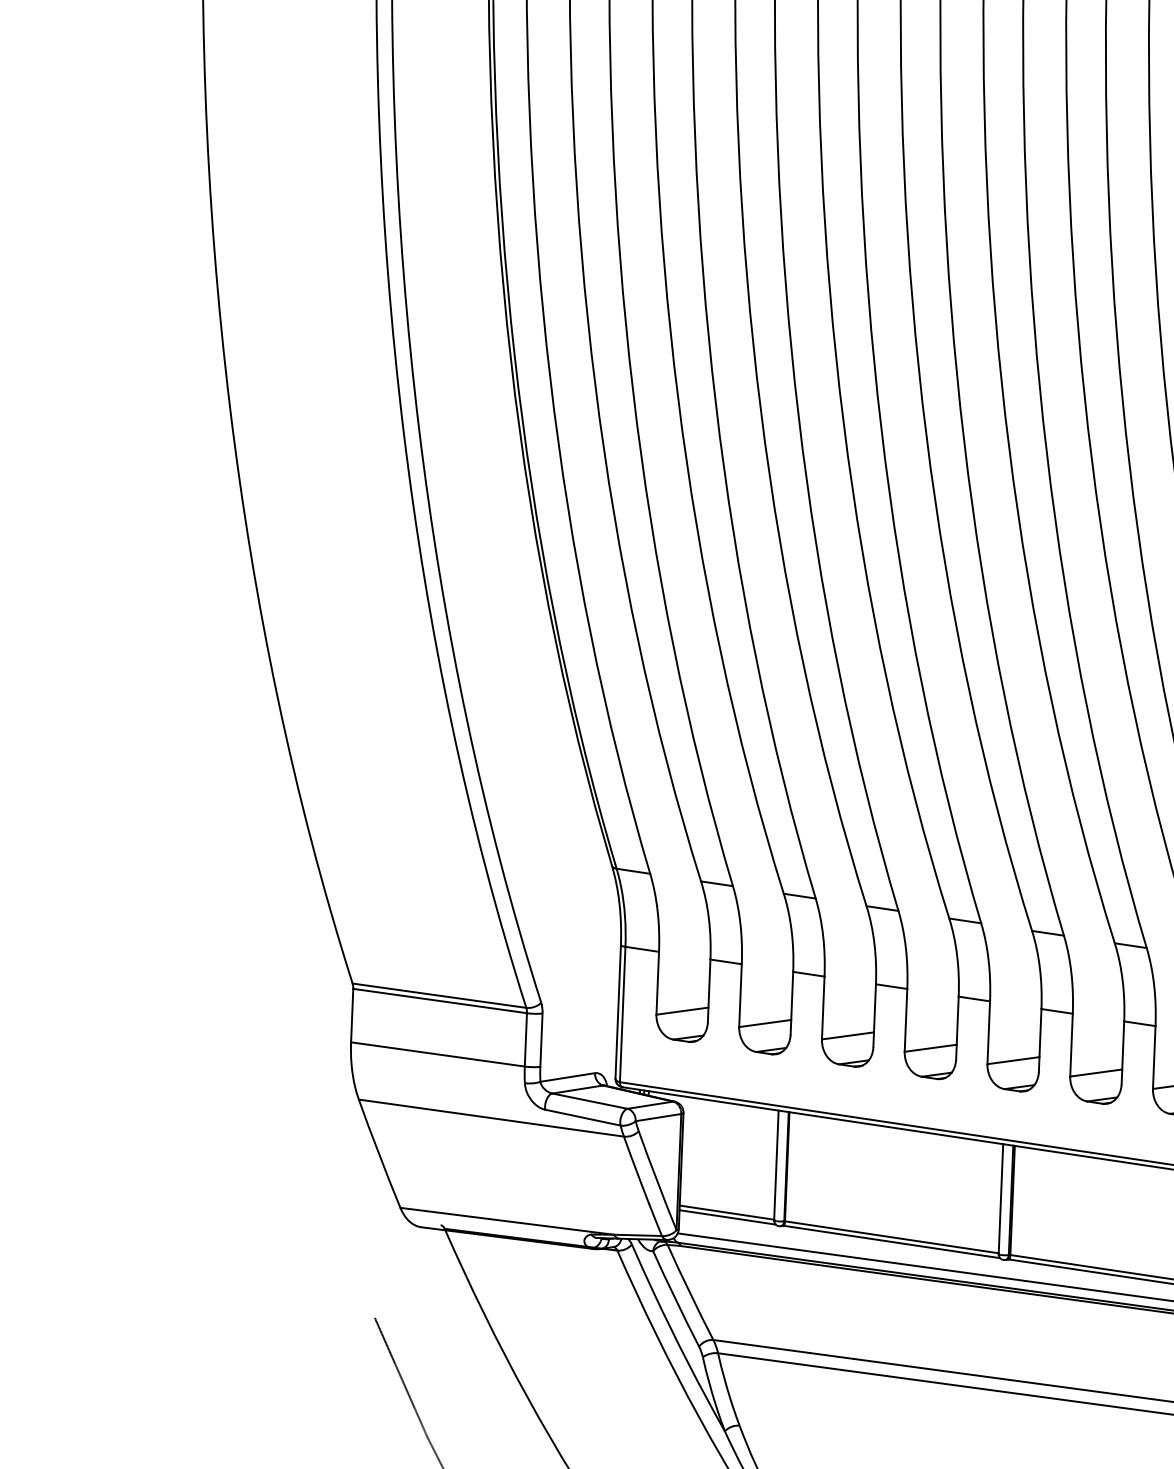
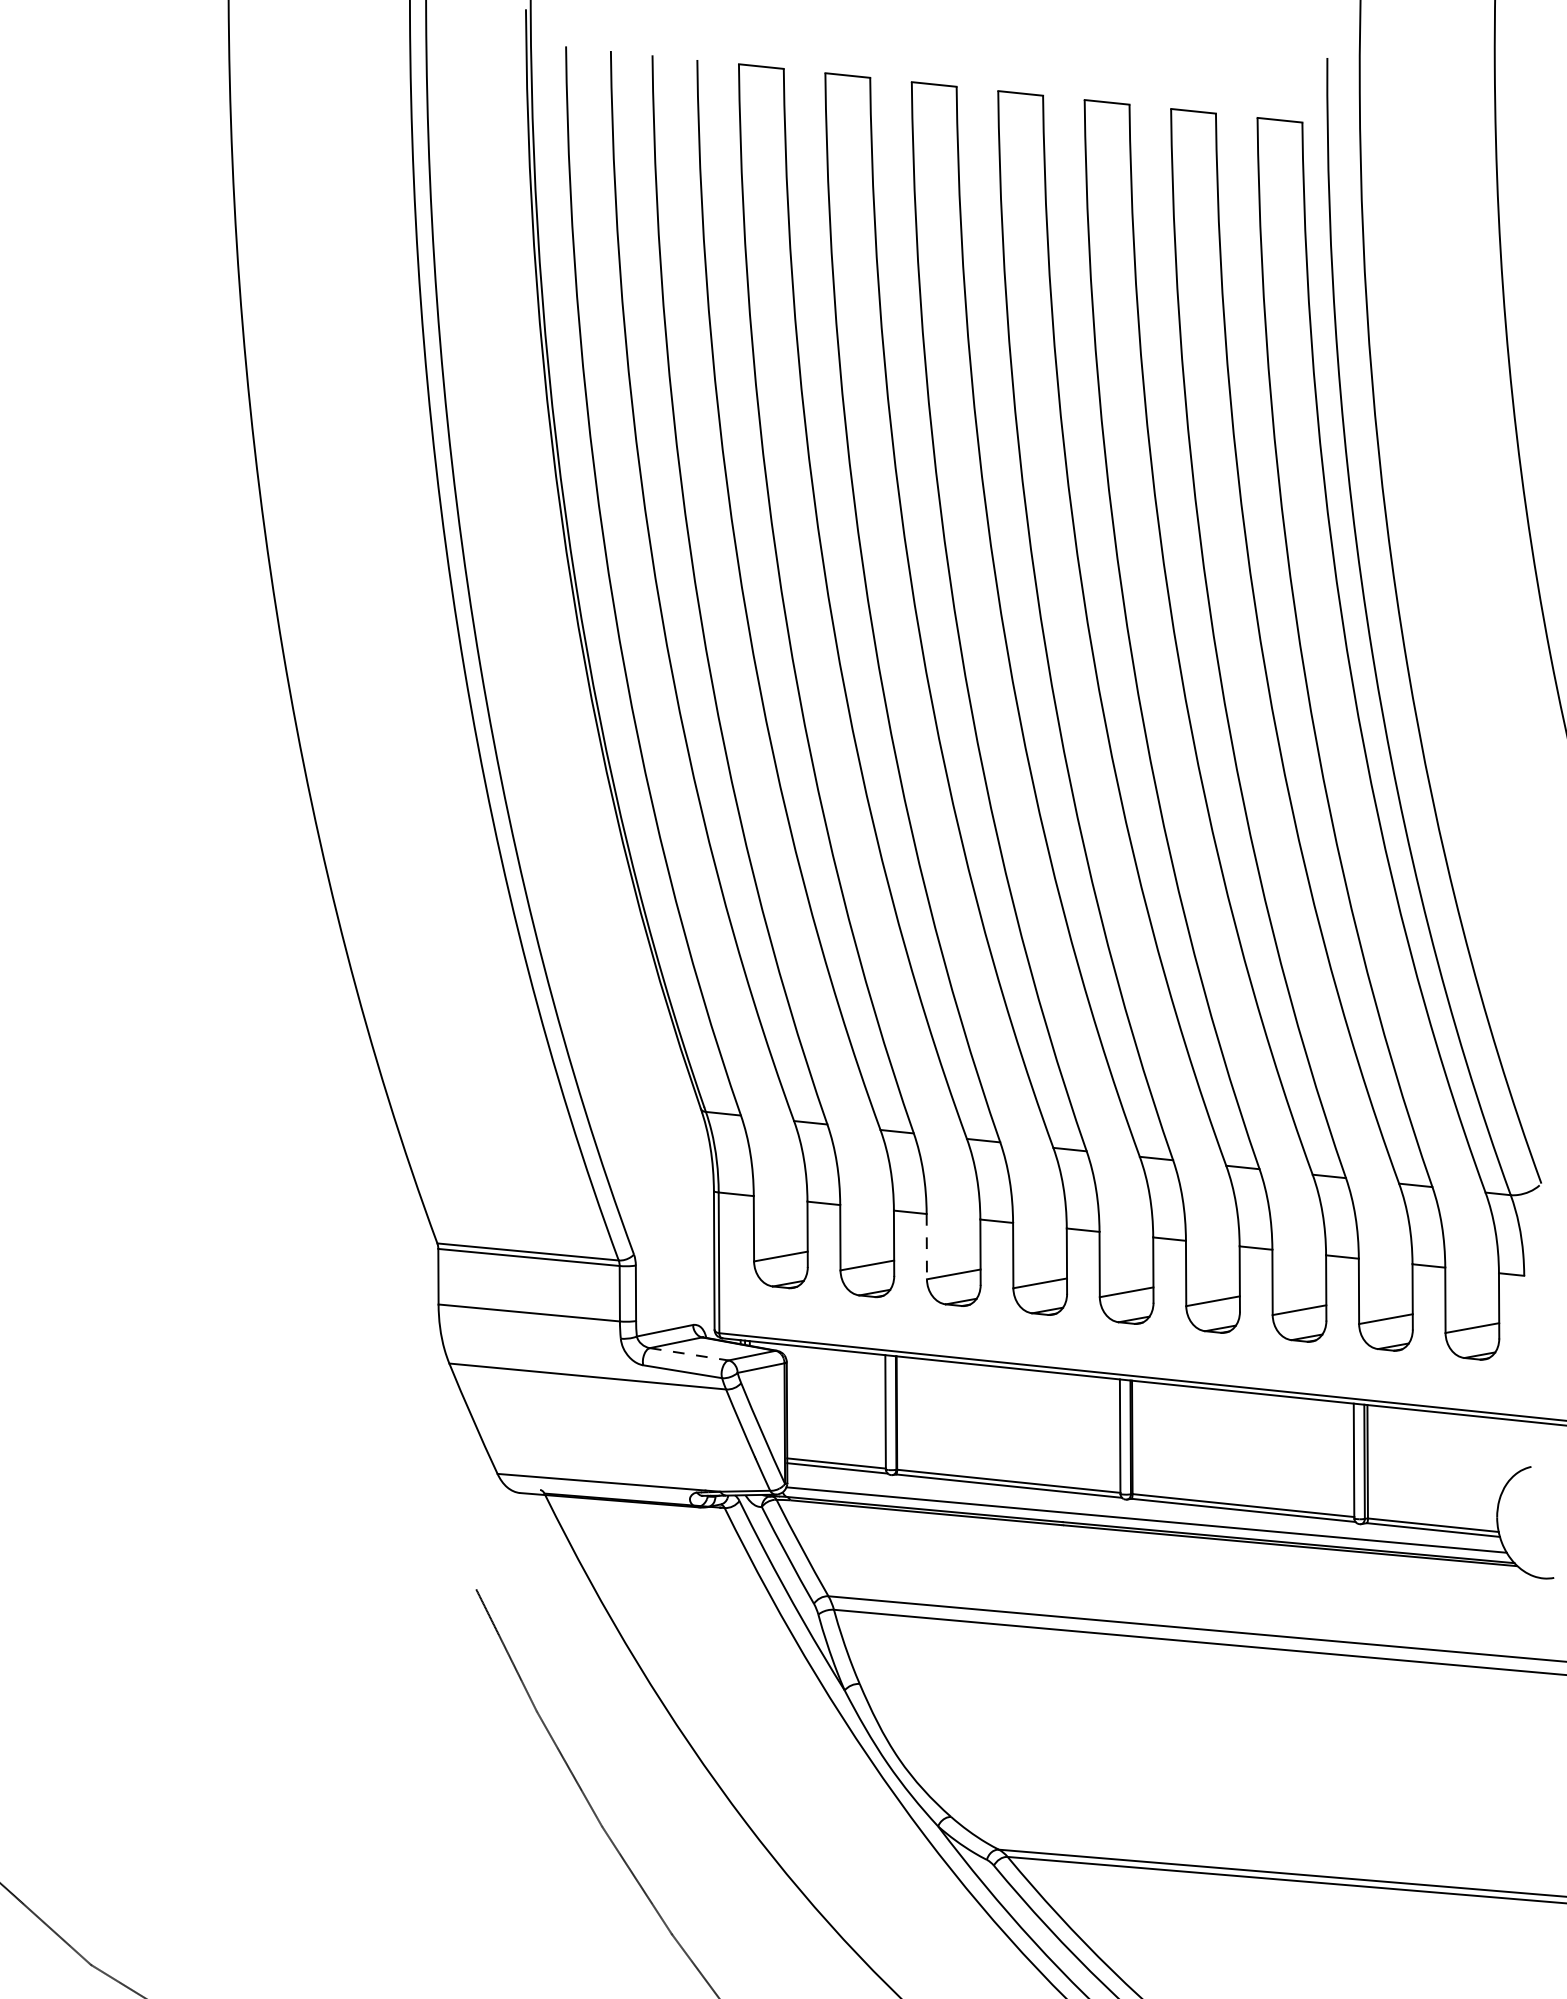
line: (822, 1007) -> (926, 1246), solid -> dashed
line: (590, 1101) -> (689, 1354), solid -> dashed

